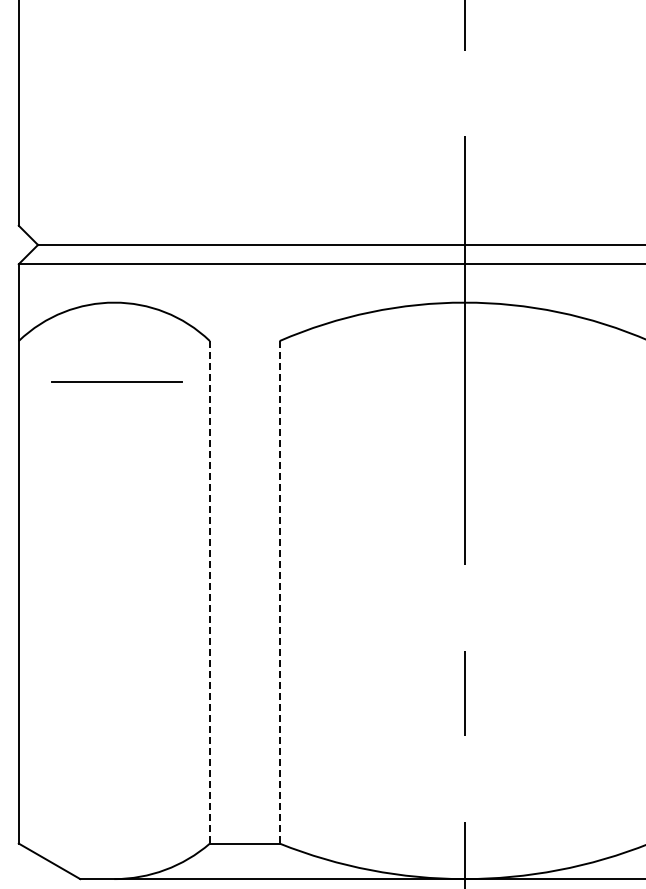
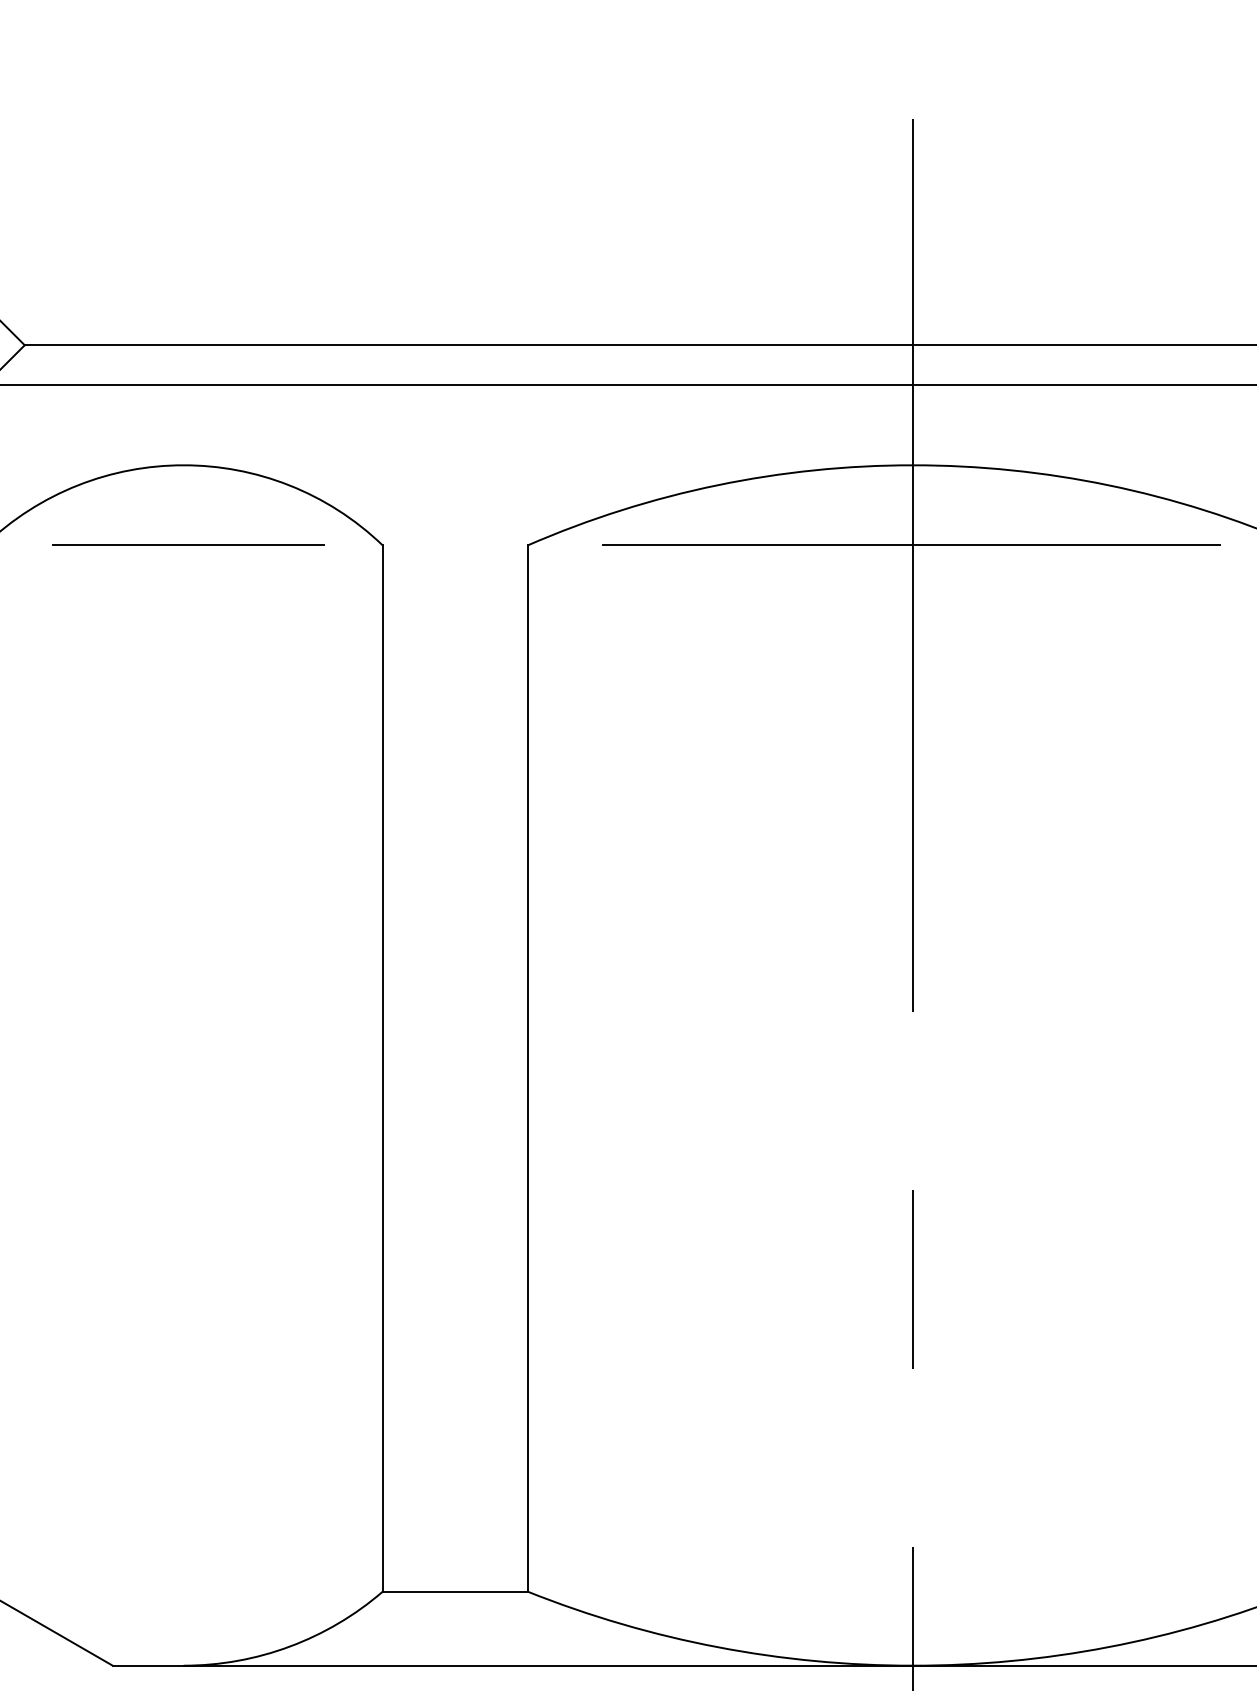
line: (463, 341) -> (910, 546), added
line: (116, 381) -> (188, 544), moved
line: (209, 592) -> (381, 1068), dashed -> solid
line: (279, 592) -> (527, 1068), dashed -> solid

